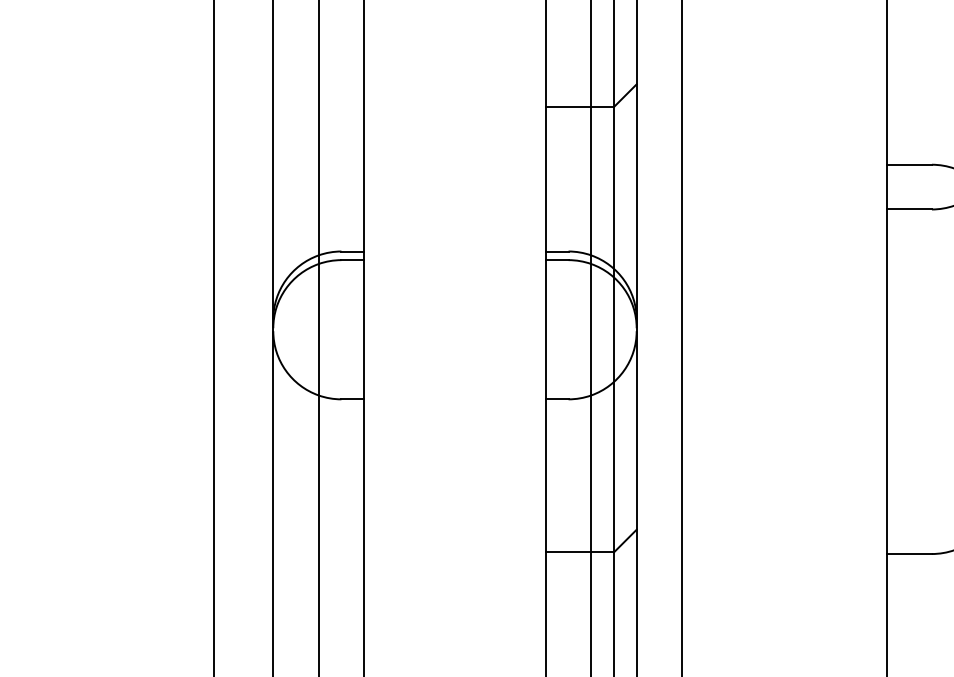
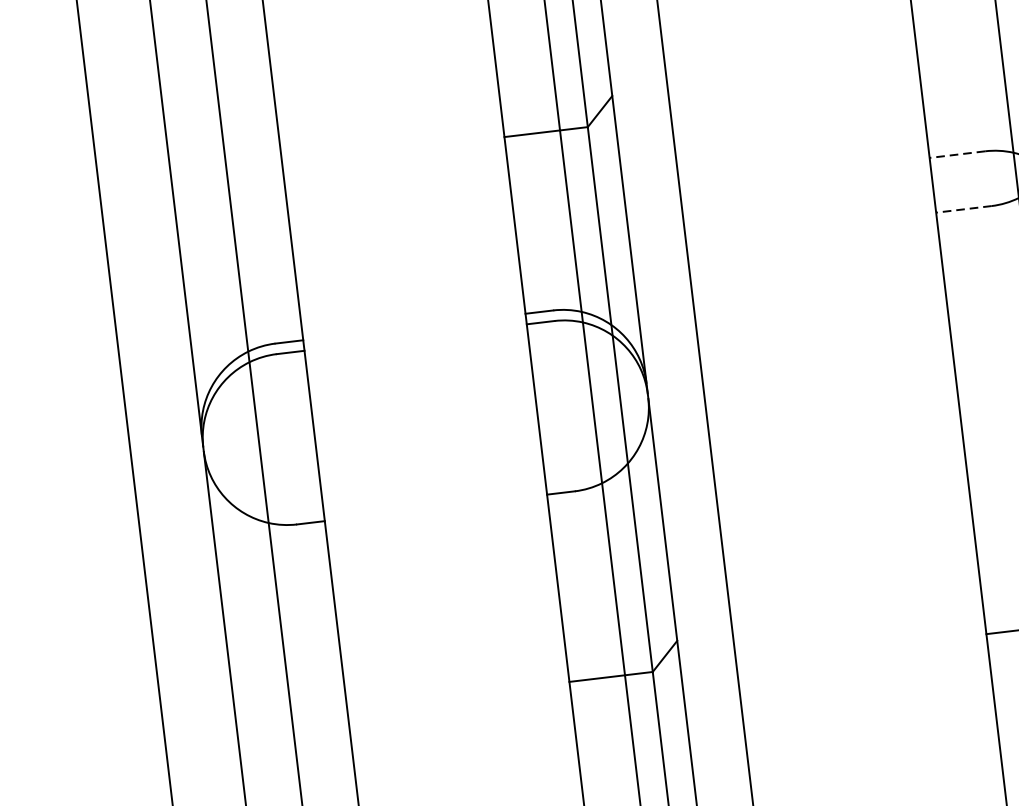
line: (909, 164) -> (957, 154), solid -> dashed
line: (909, 209) -> (964, 209), solid -> dashed

